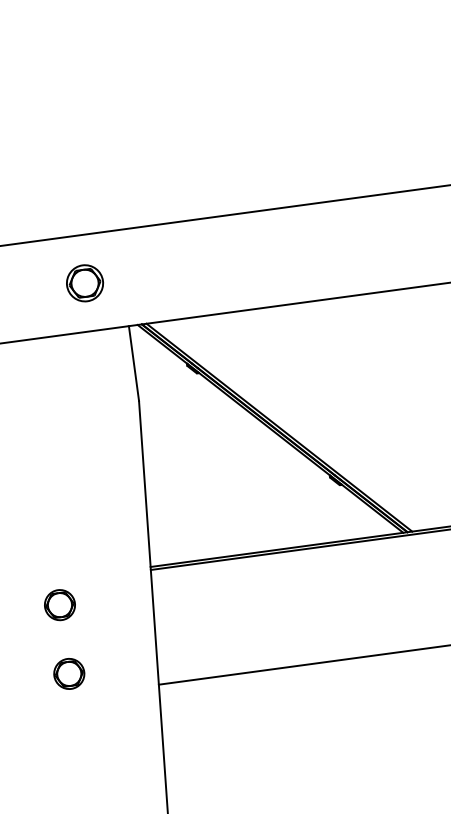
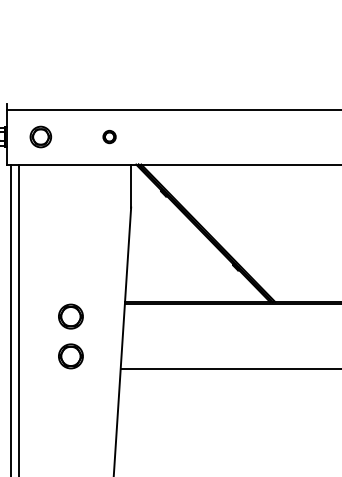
part: (84, 282) -> (109, 136), size x0.6
part: (59, 604) -> (70, 316), size x1.4
part: (68, 672) -> (70, 355), size x1.4

